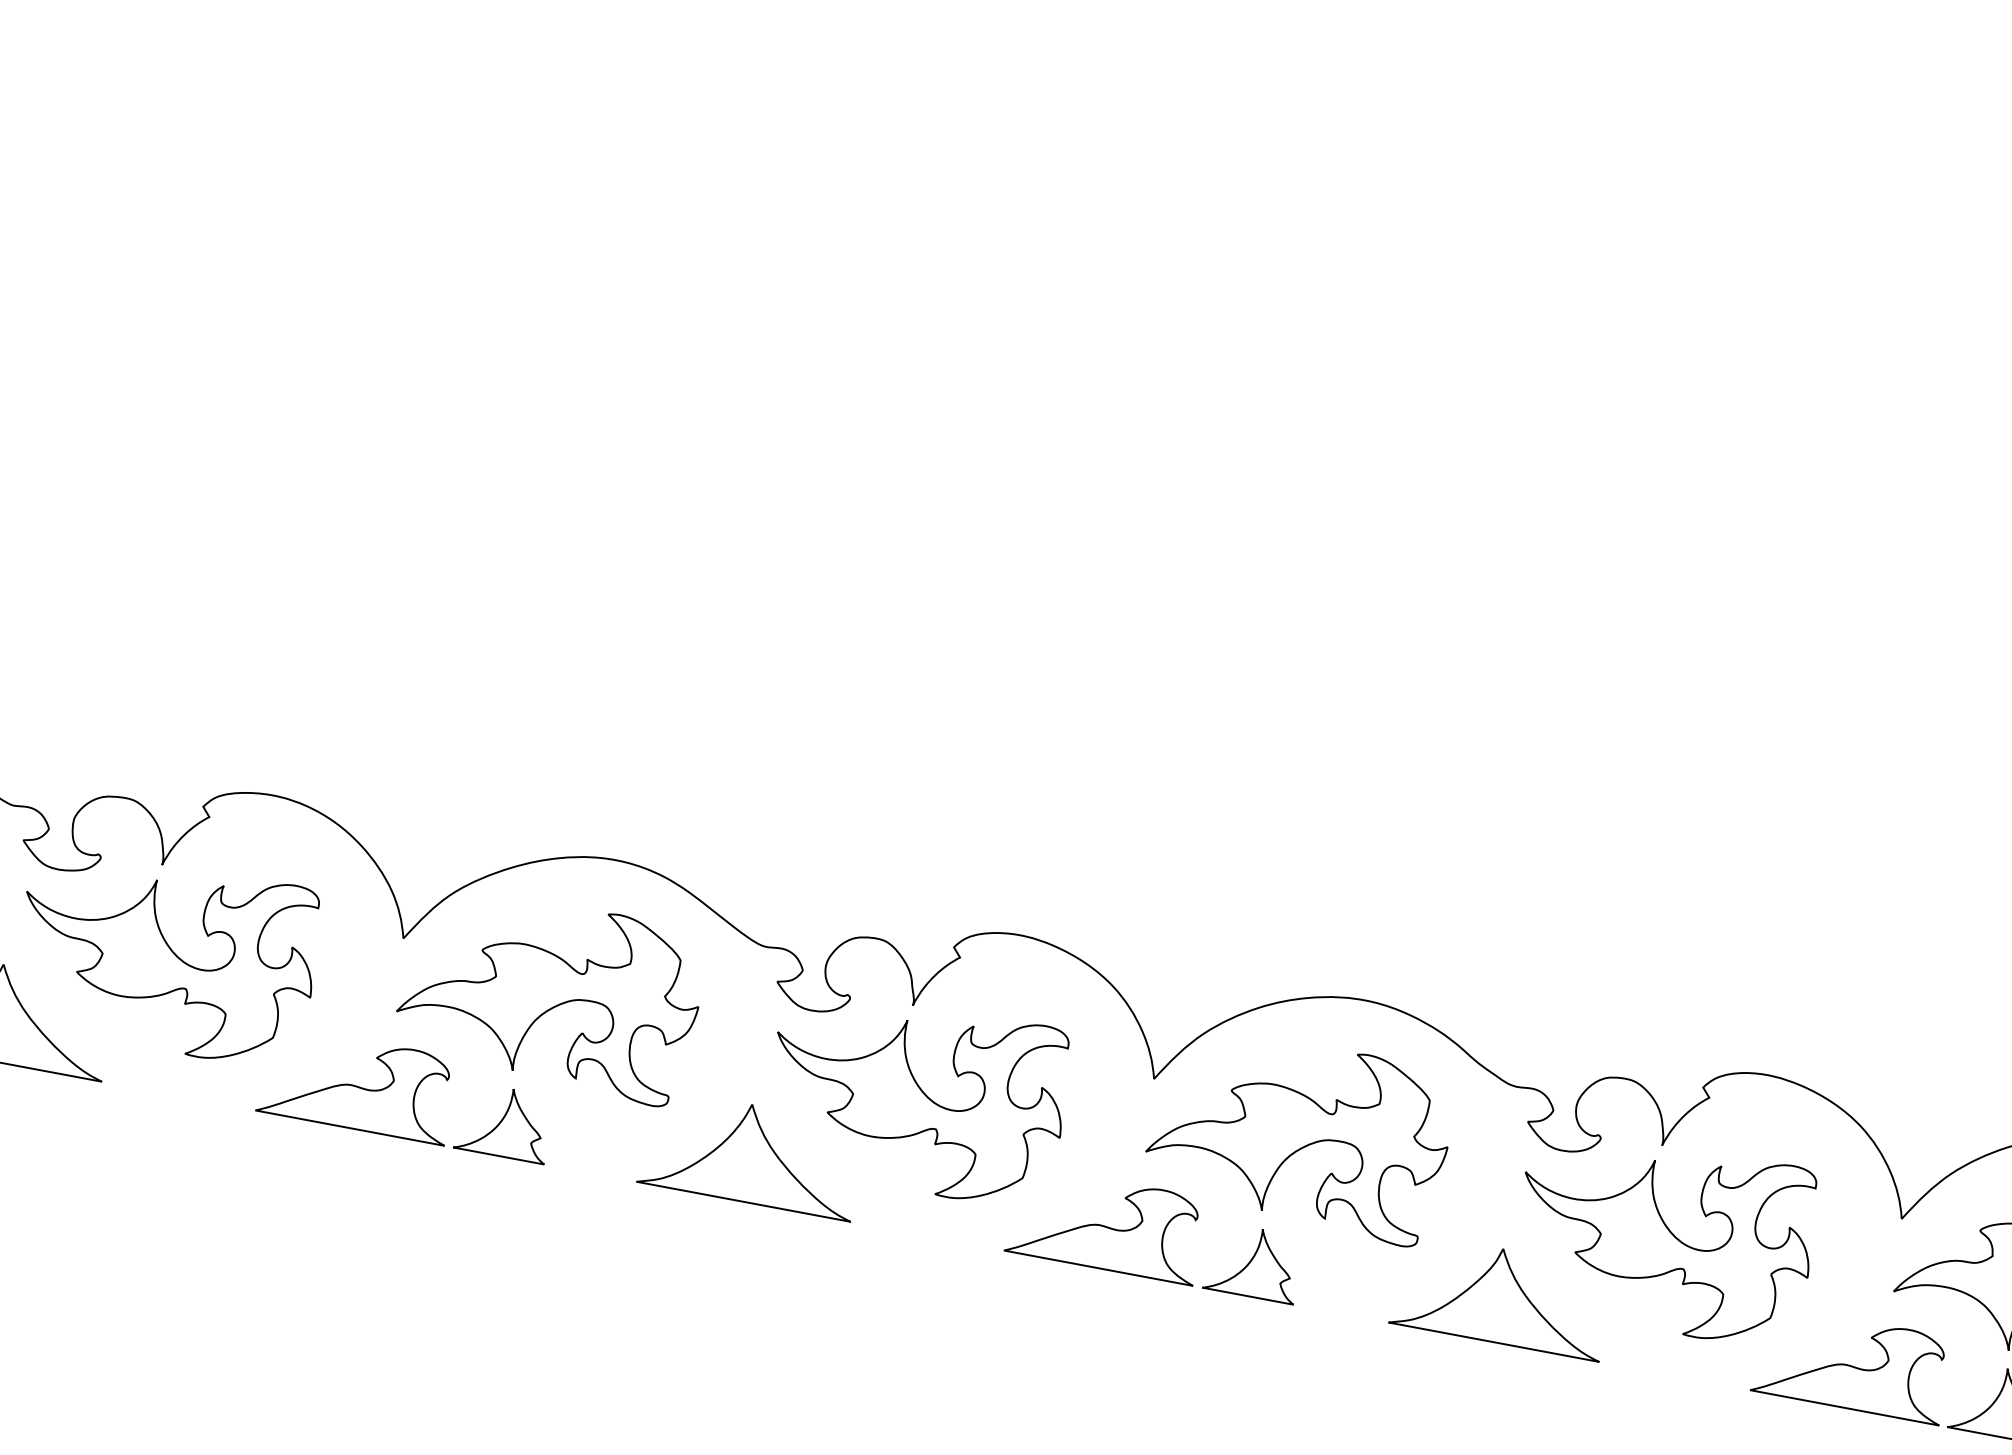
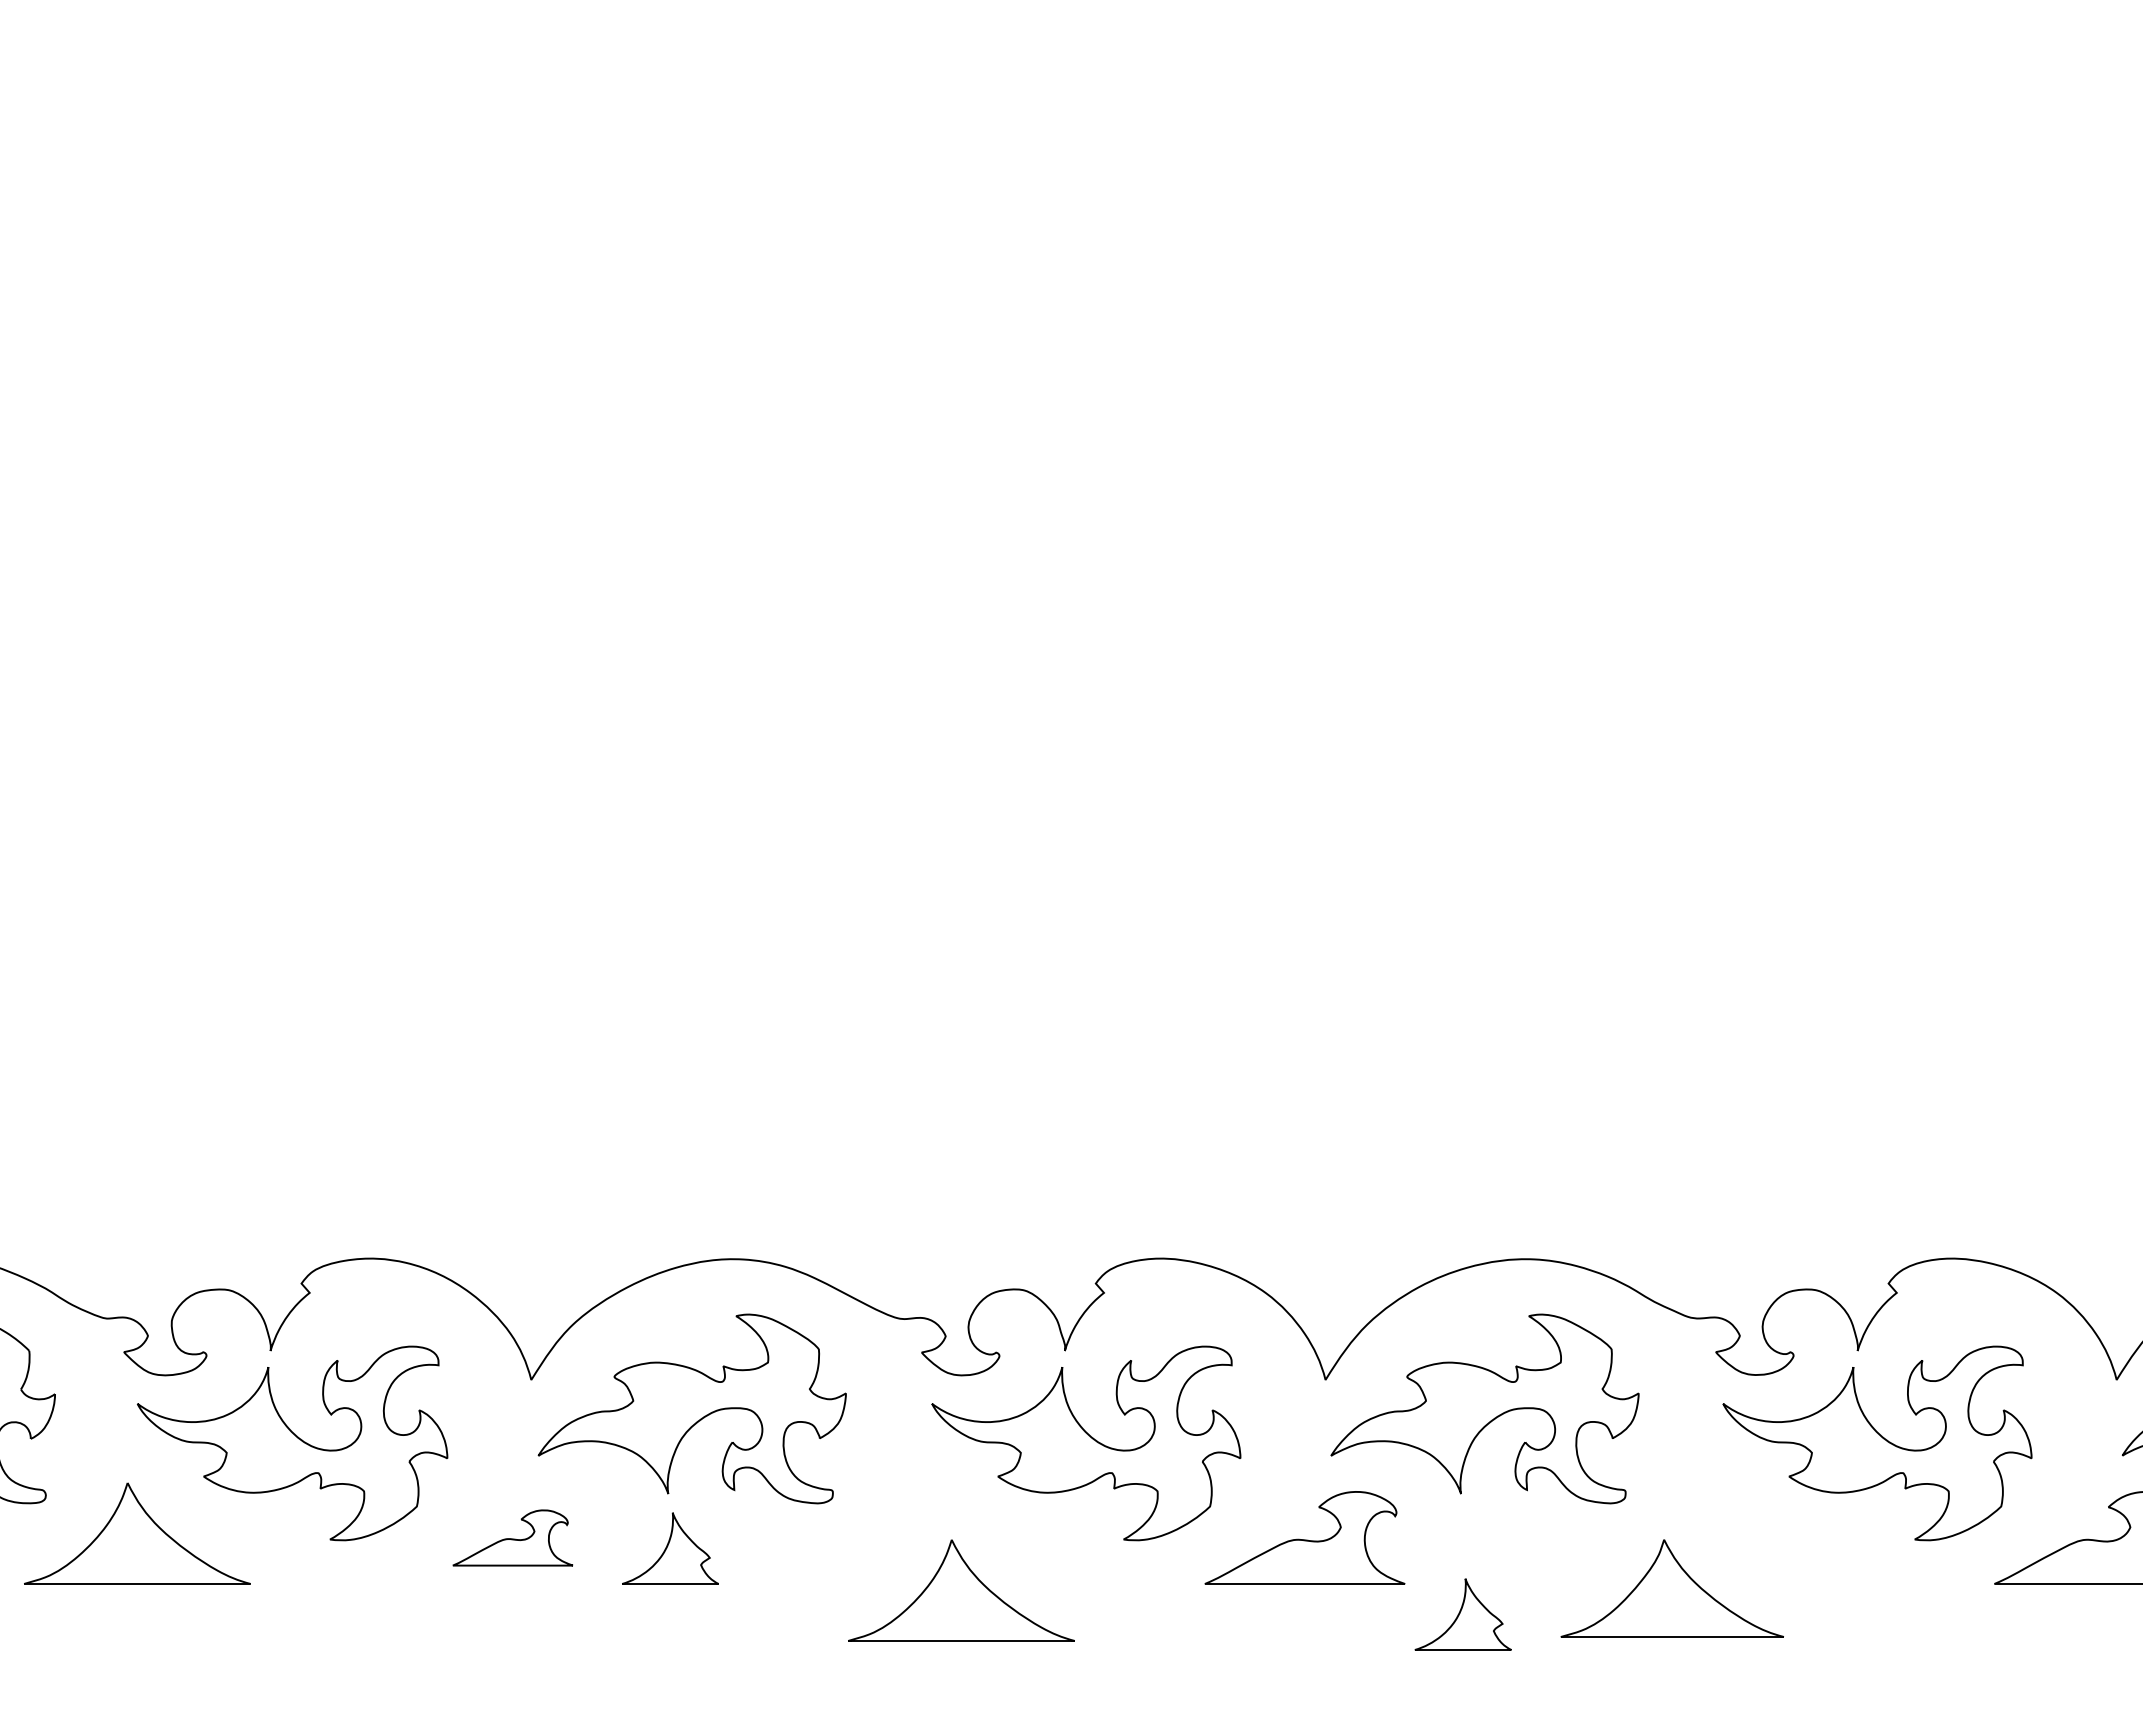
part: (357, 1084) -> (512, 1537), size x0.6
part: (752, 1154) -> (961, 1590), moved
part: (1253, 1262) -> (1462, 1614), moved
part: (1501, 1296) -> (1671, 1588), moved

